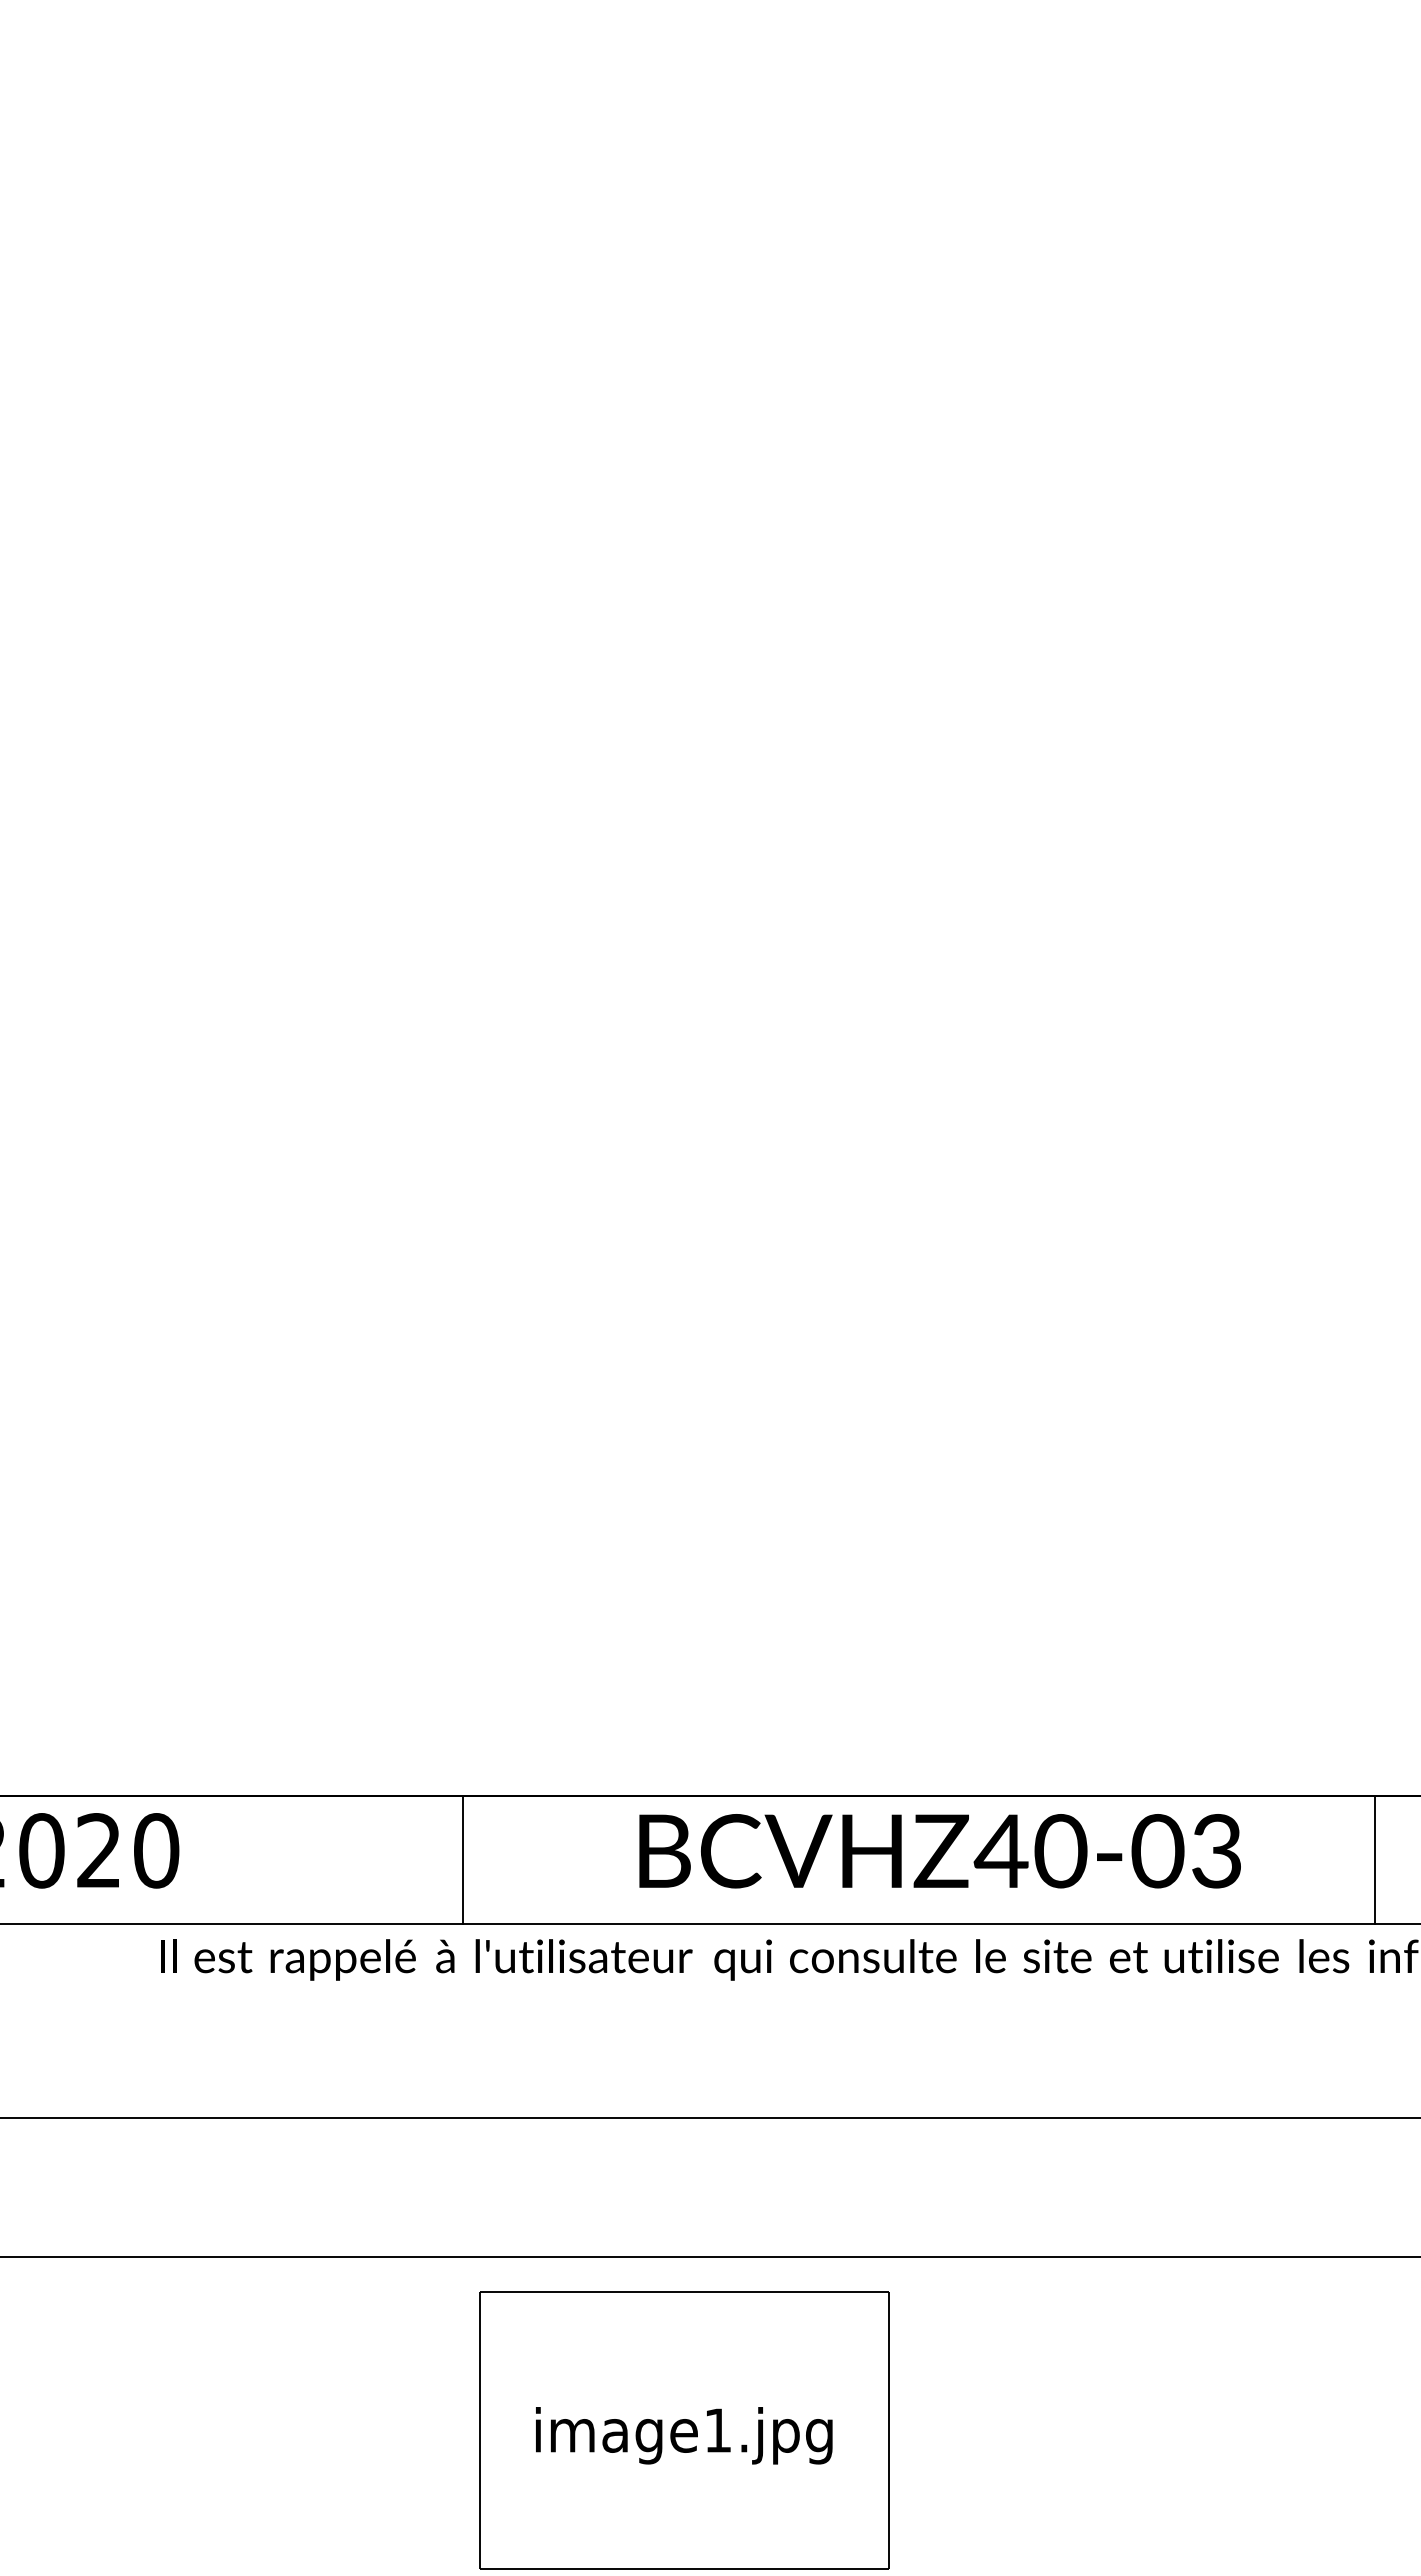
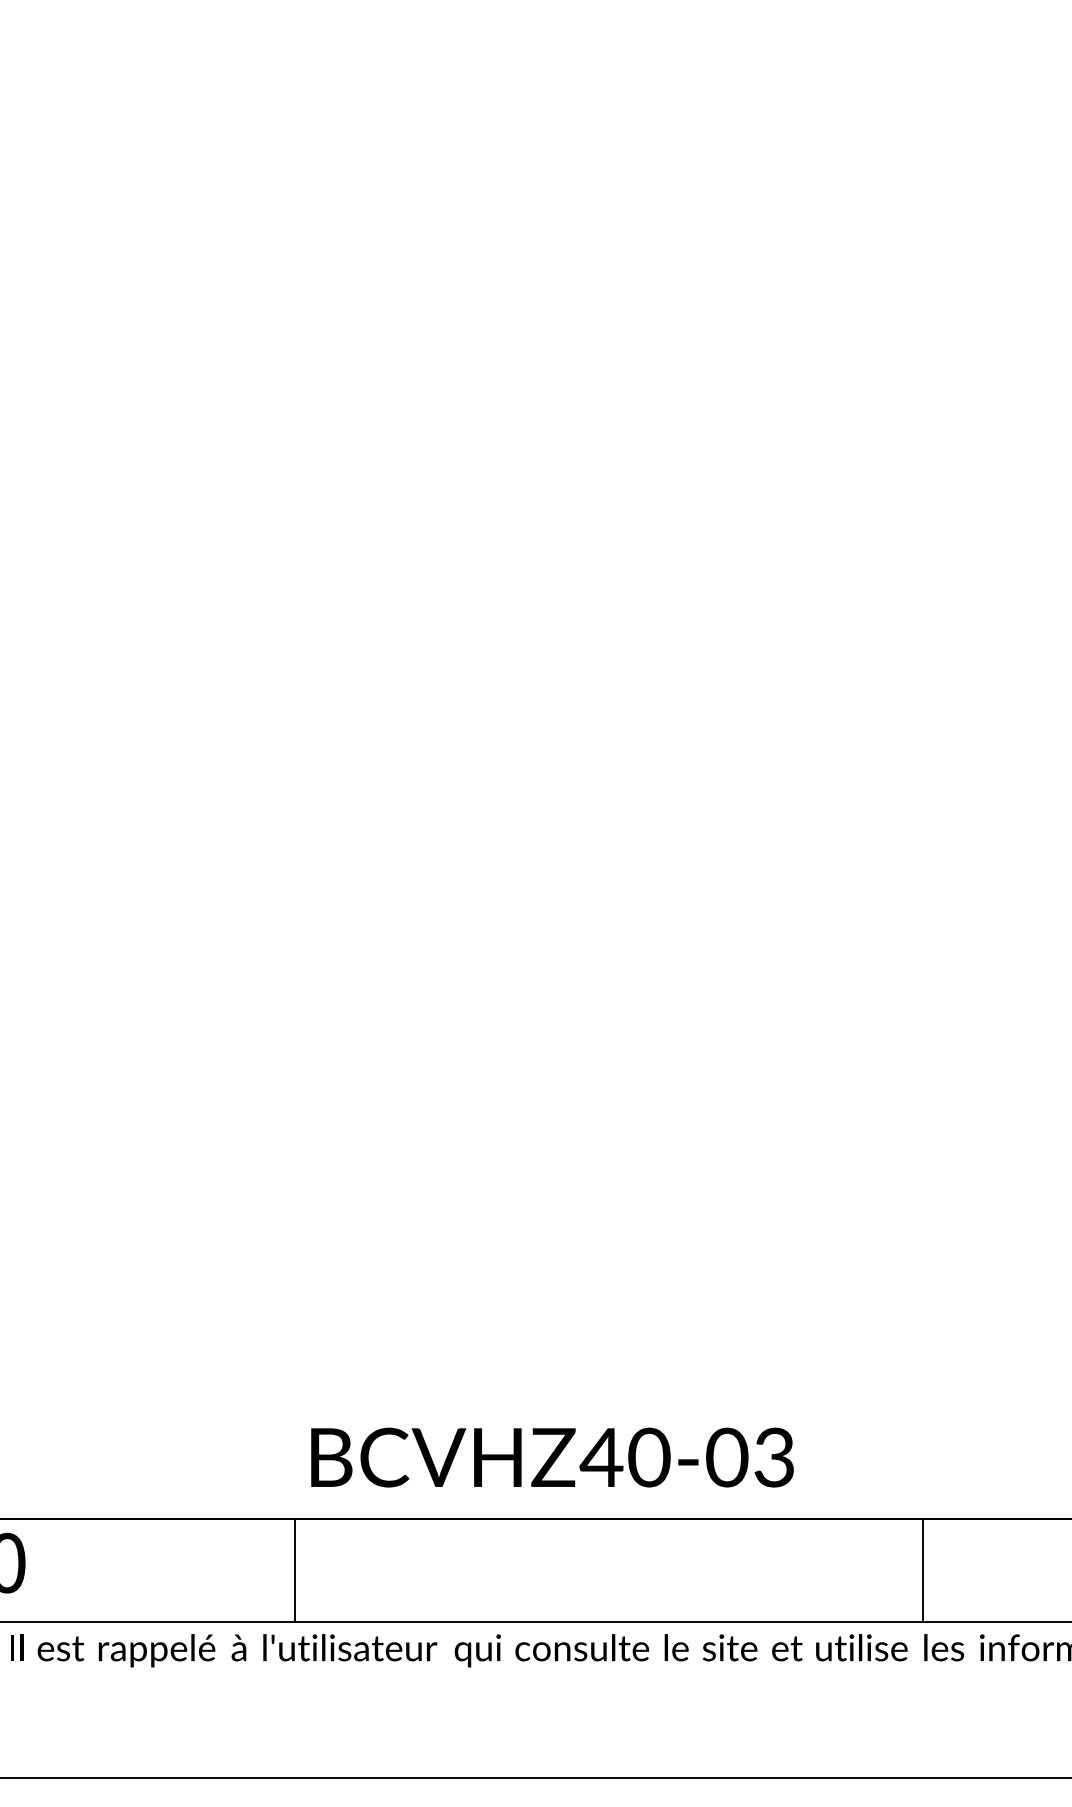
text: (939, 1851) -> (551, 1457), moved
line: (462, 1859) -> (294, 1570), moved
line: (1375, 1859) -> (922, 1570), moved

